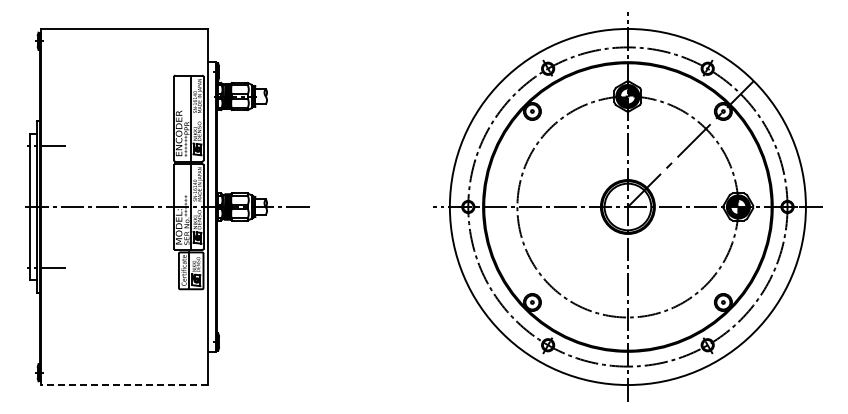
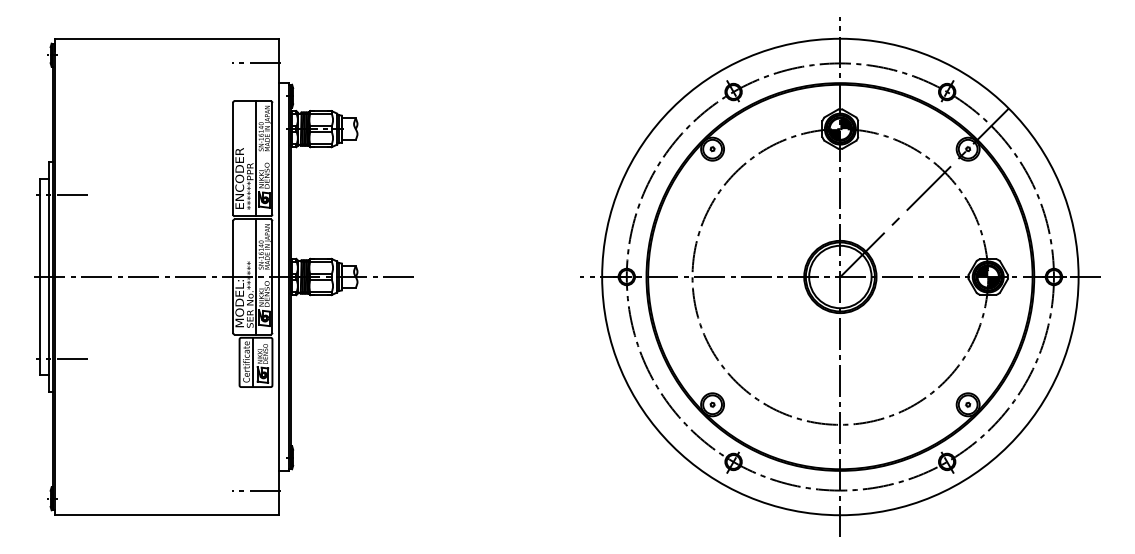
line: (191, 47) -> (256, 63), added
line: (191, 366) -> (256, 490), added
line: (124, 385) -> (166, 515), dashed -> solid

